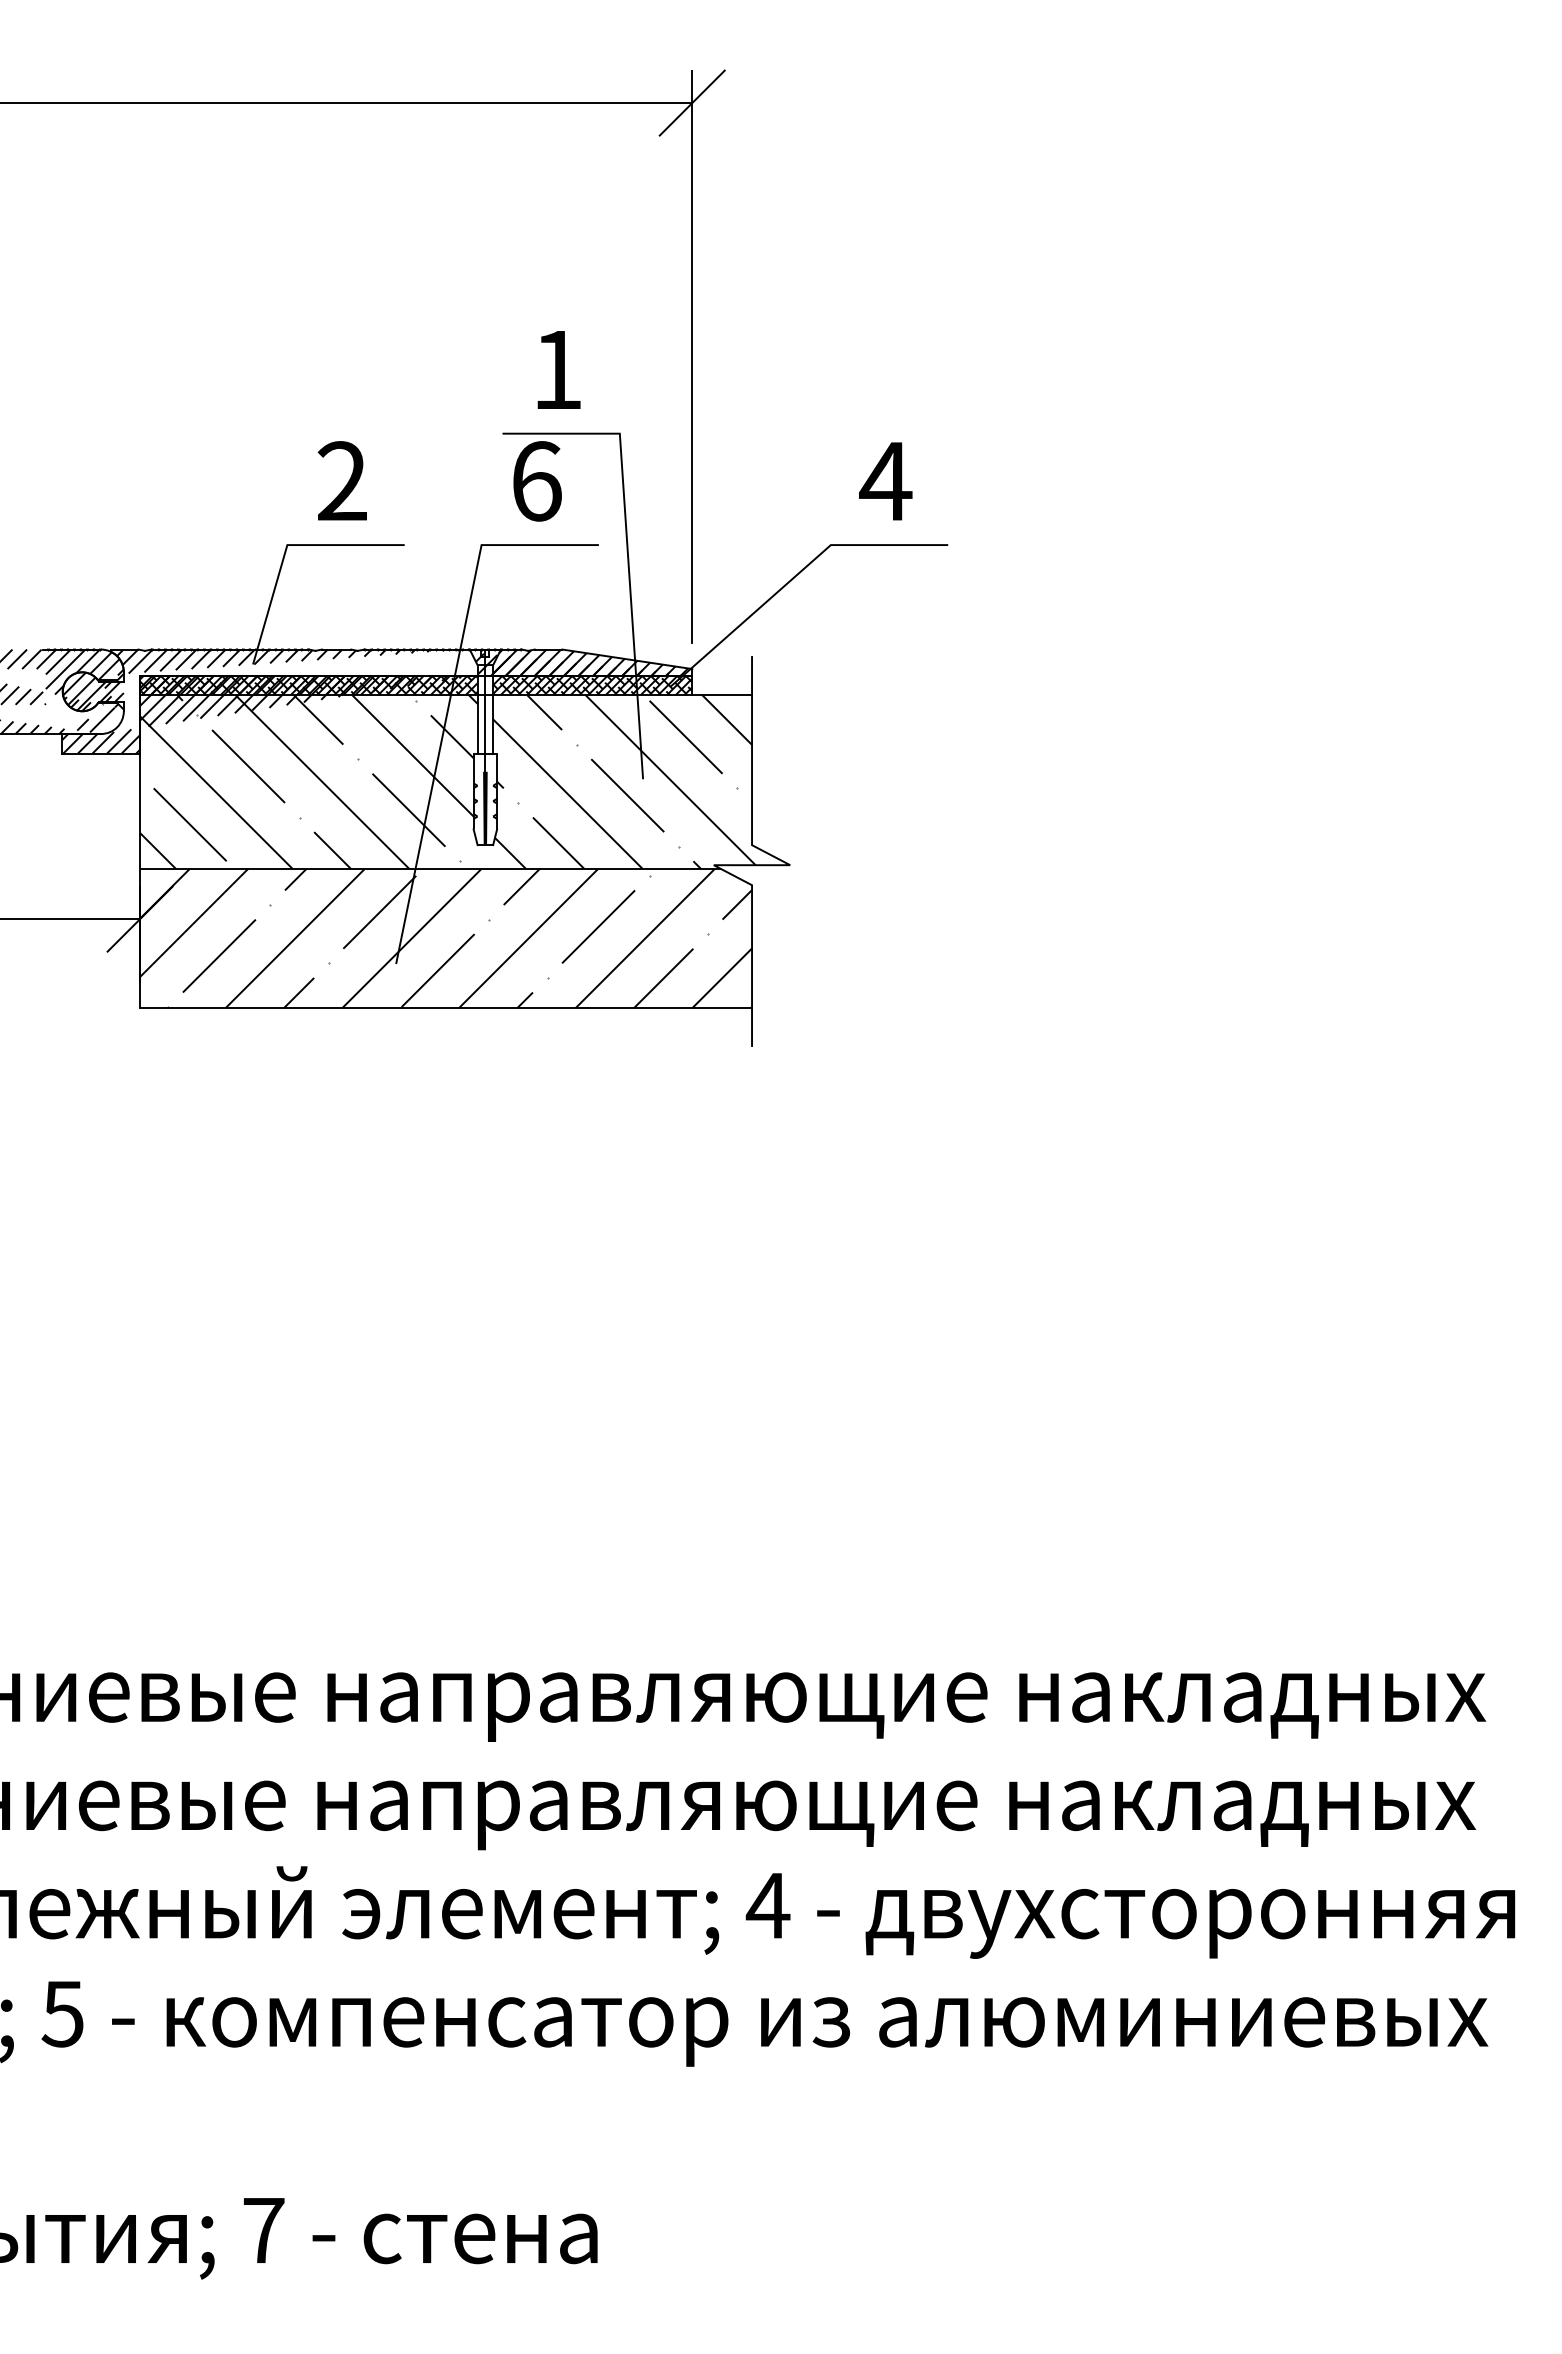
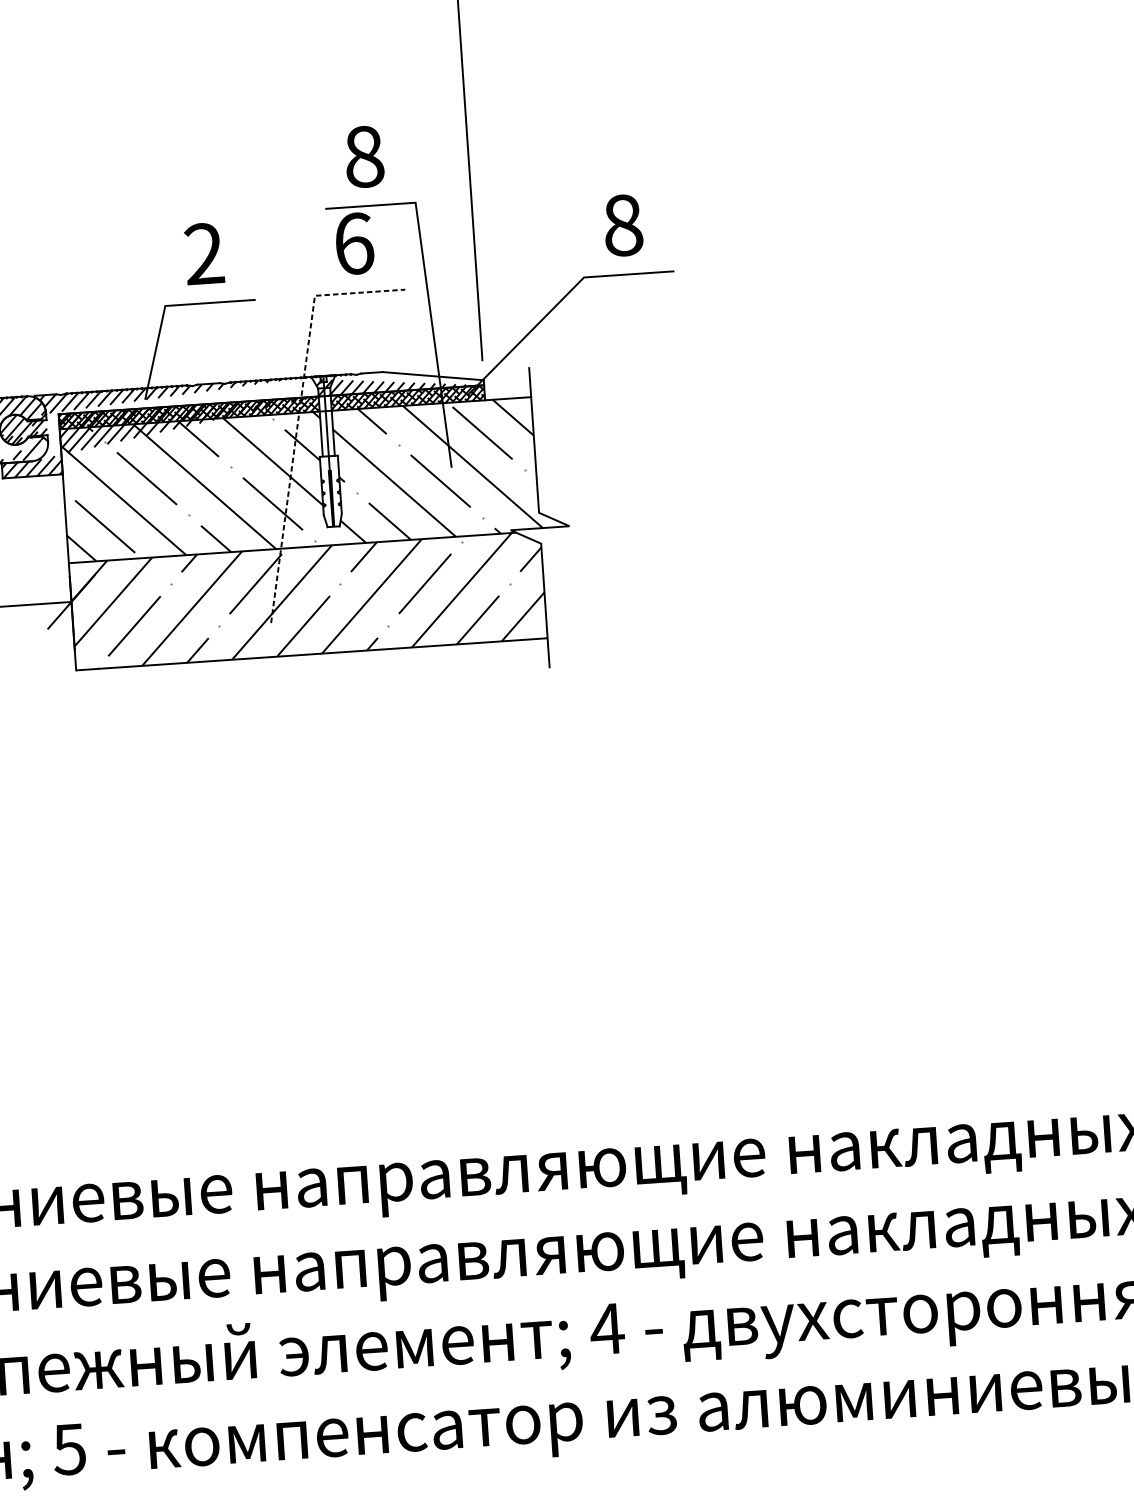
text: (557, 369) -> (364, 156), 1 -> 8
text: (885, 481) -> (622, 225), 4 -> 8
hatch: (590, 662) -> (405, 380), removed
line: (450, 695) -> (298, 413), solid -> dashed

